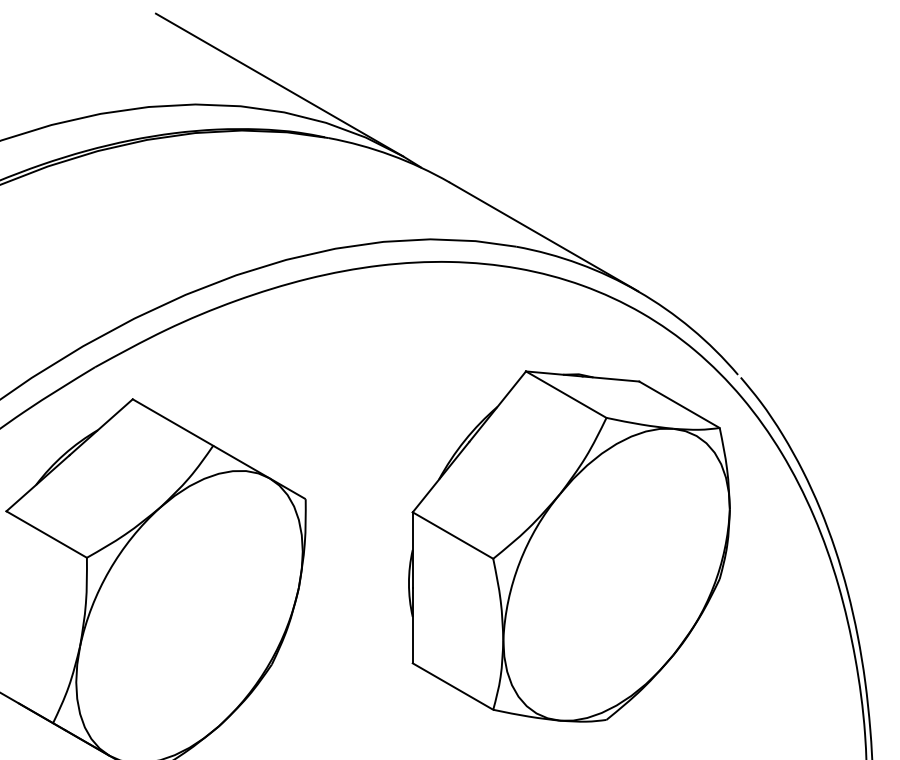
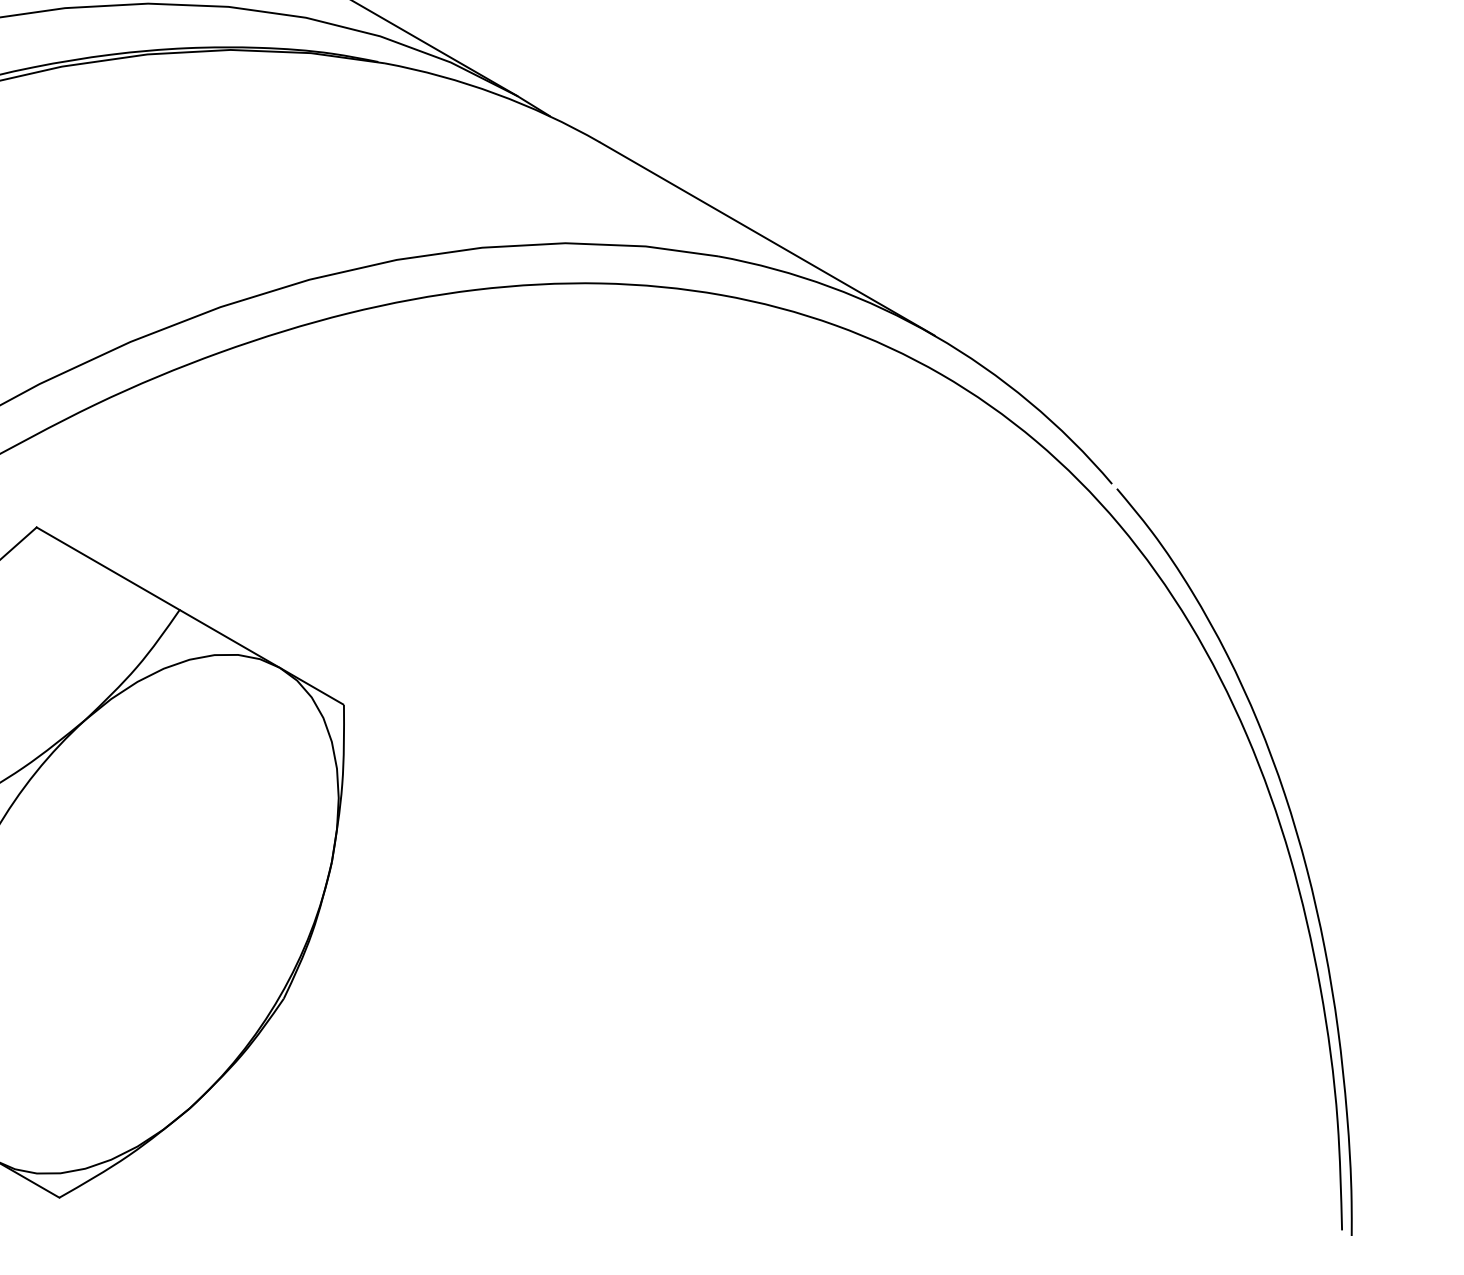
part: (569, 546) -> (812, 788), removed

